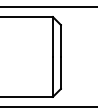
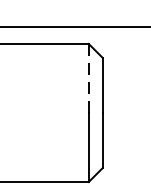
line: (52, 37) -> (88, 79), solid -> dashed

